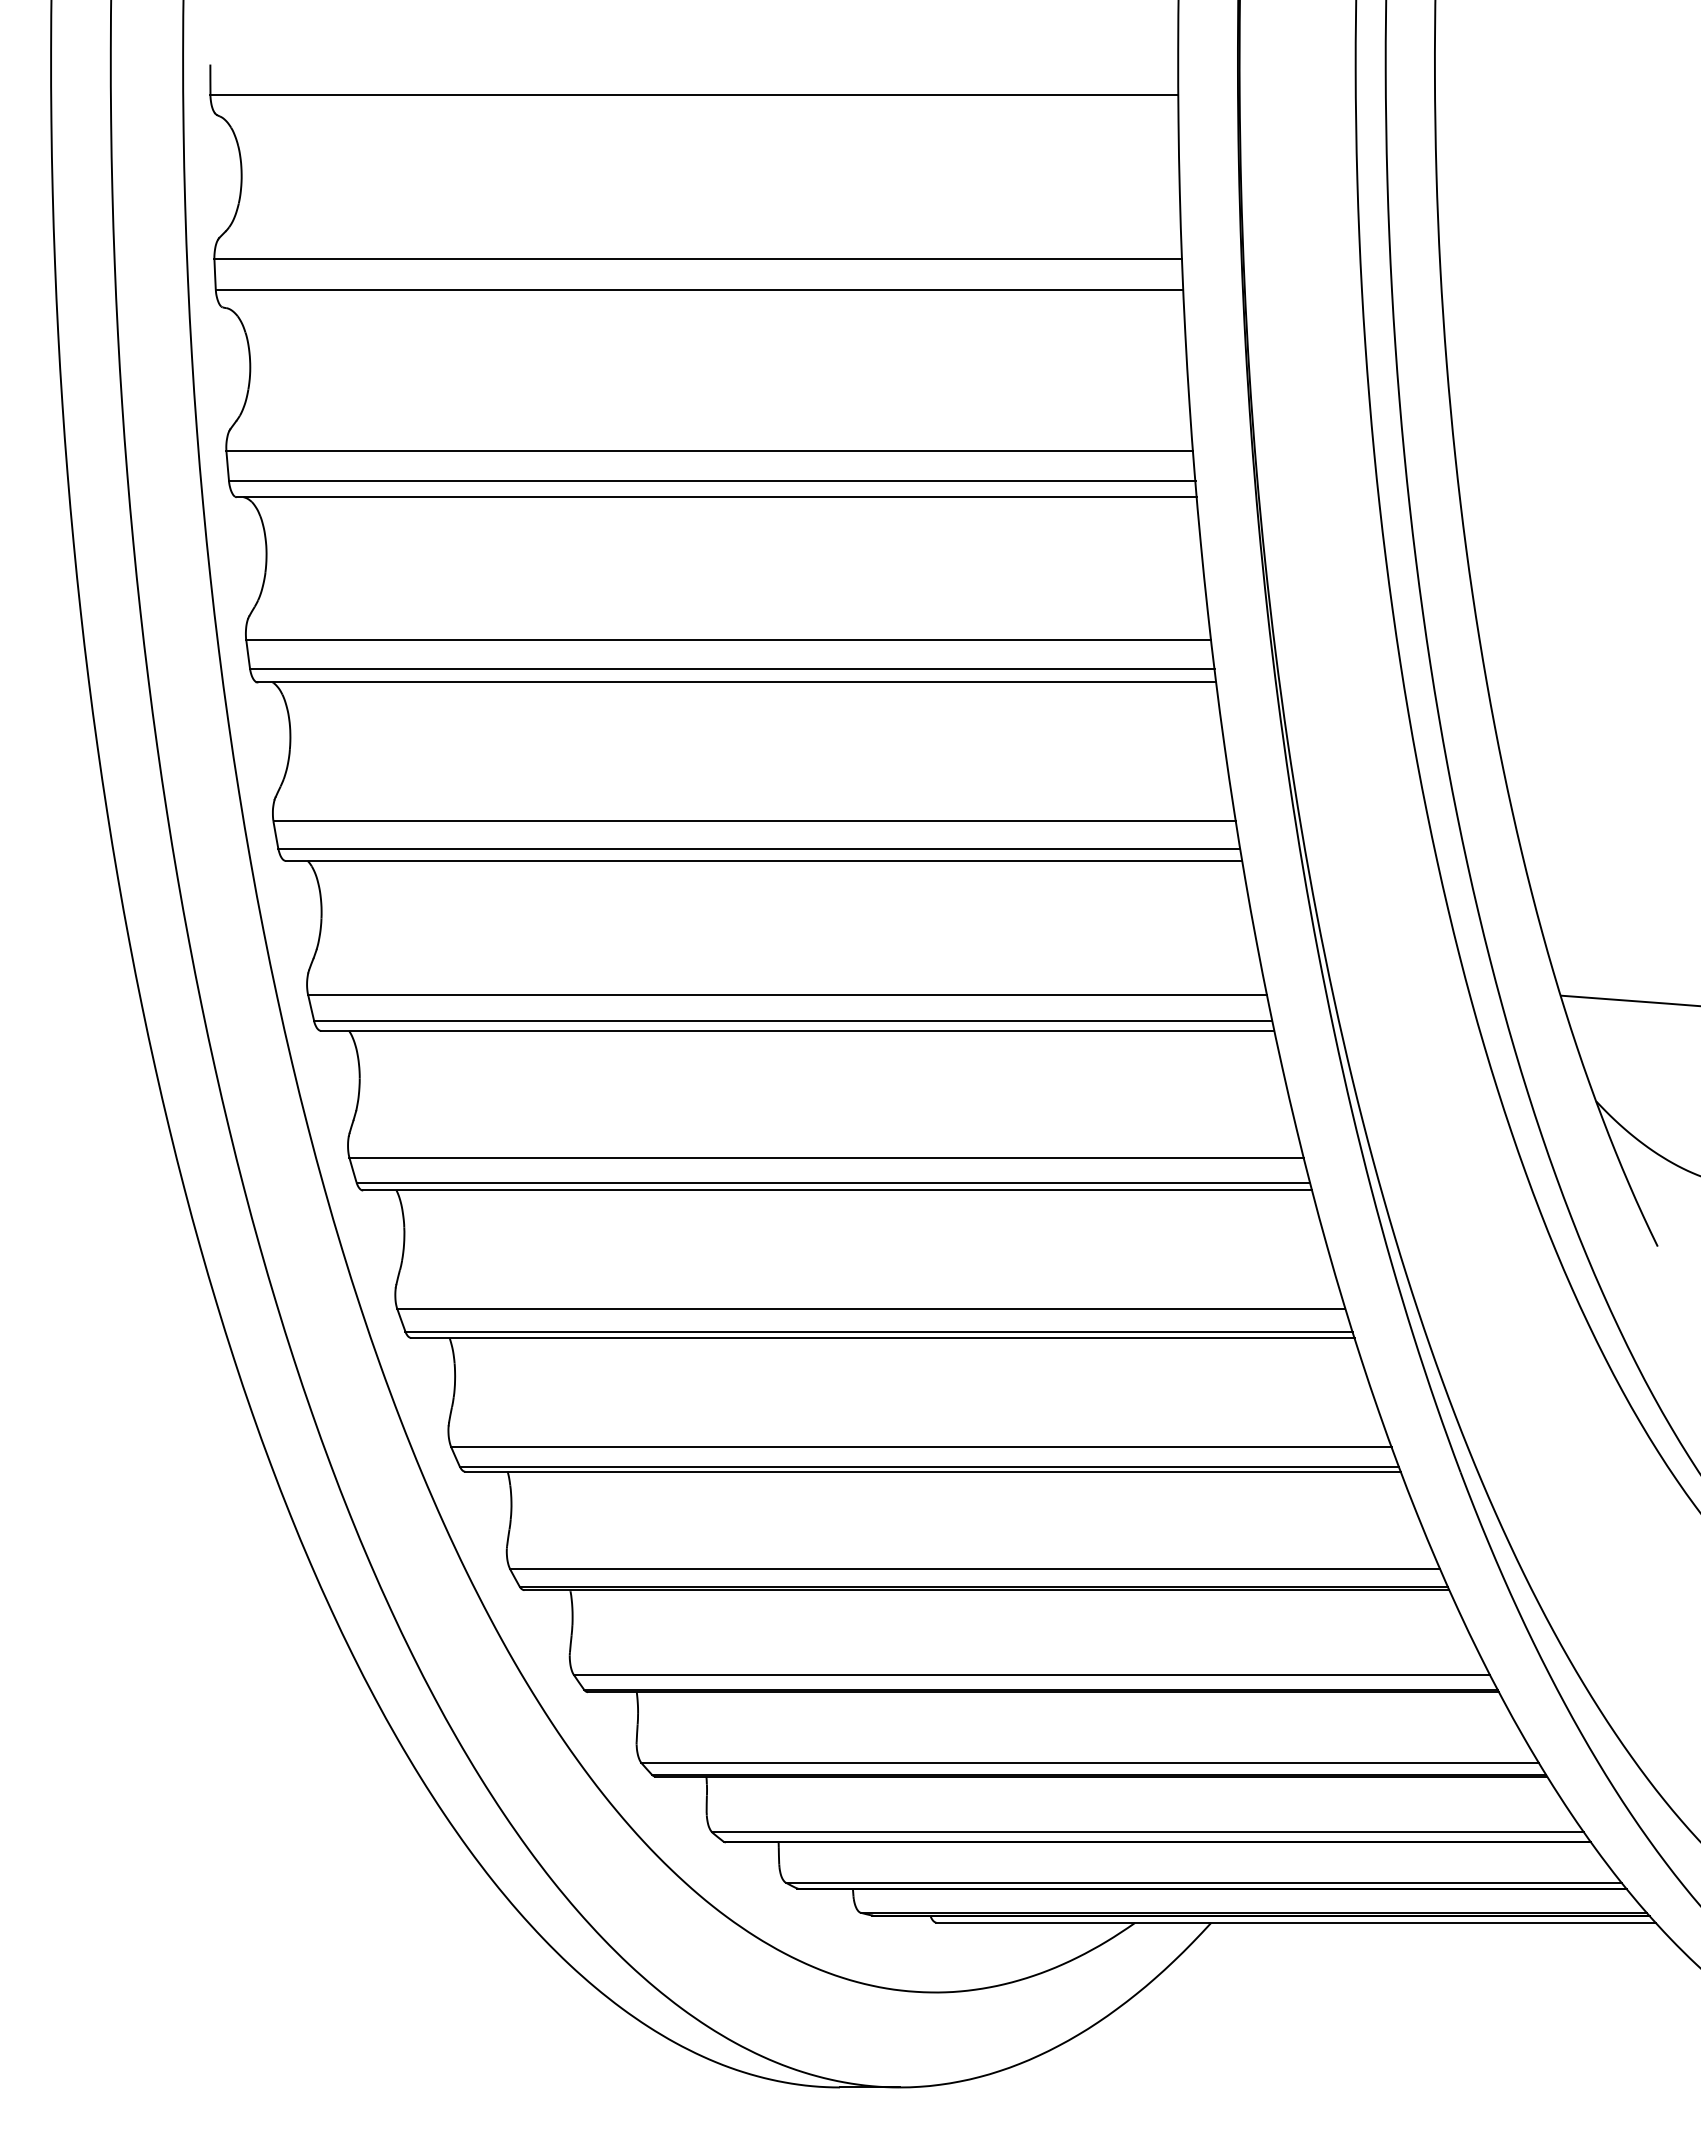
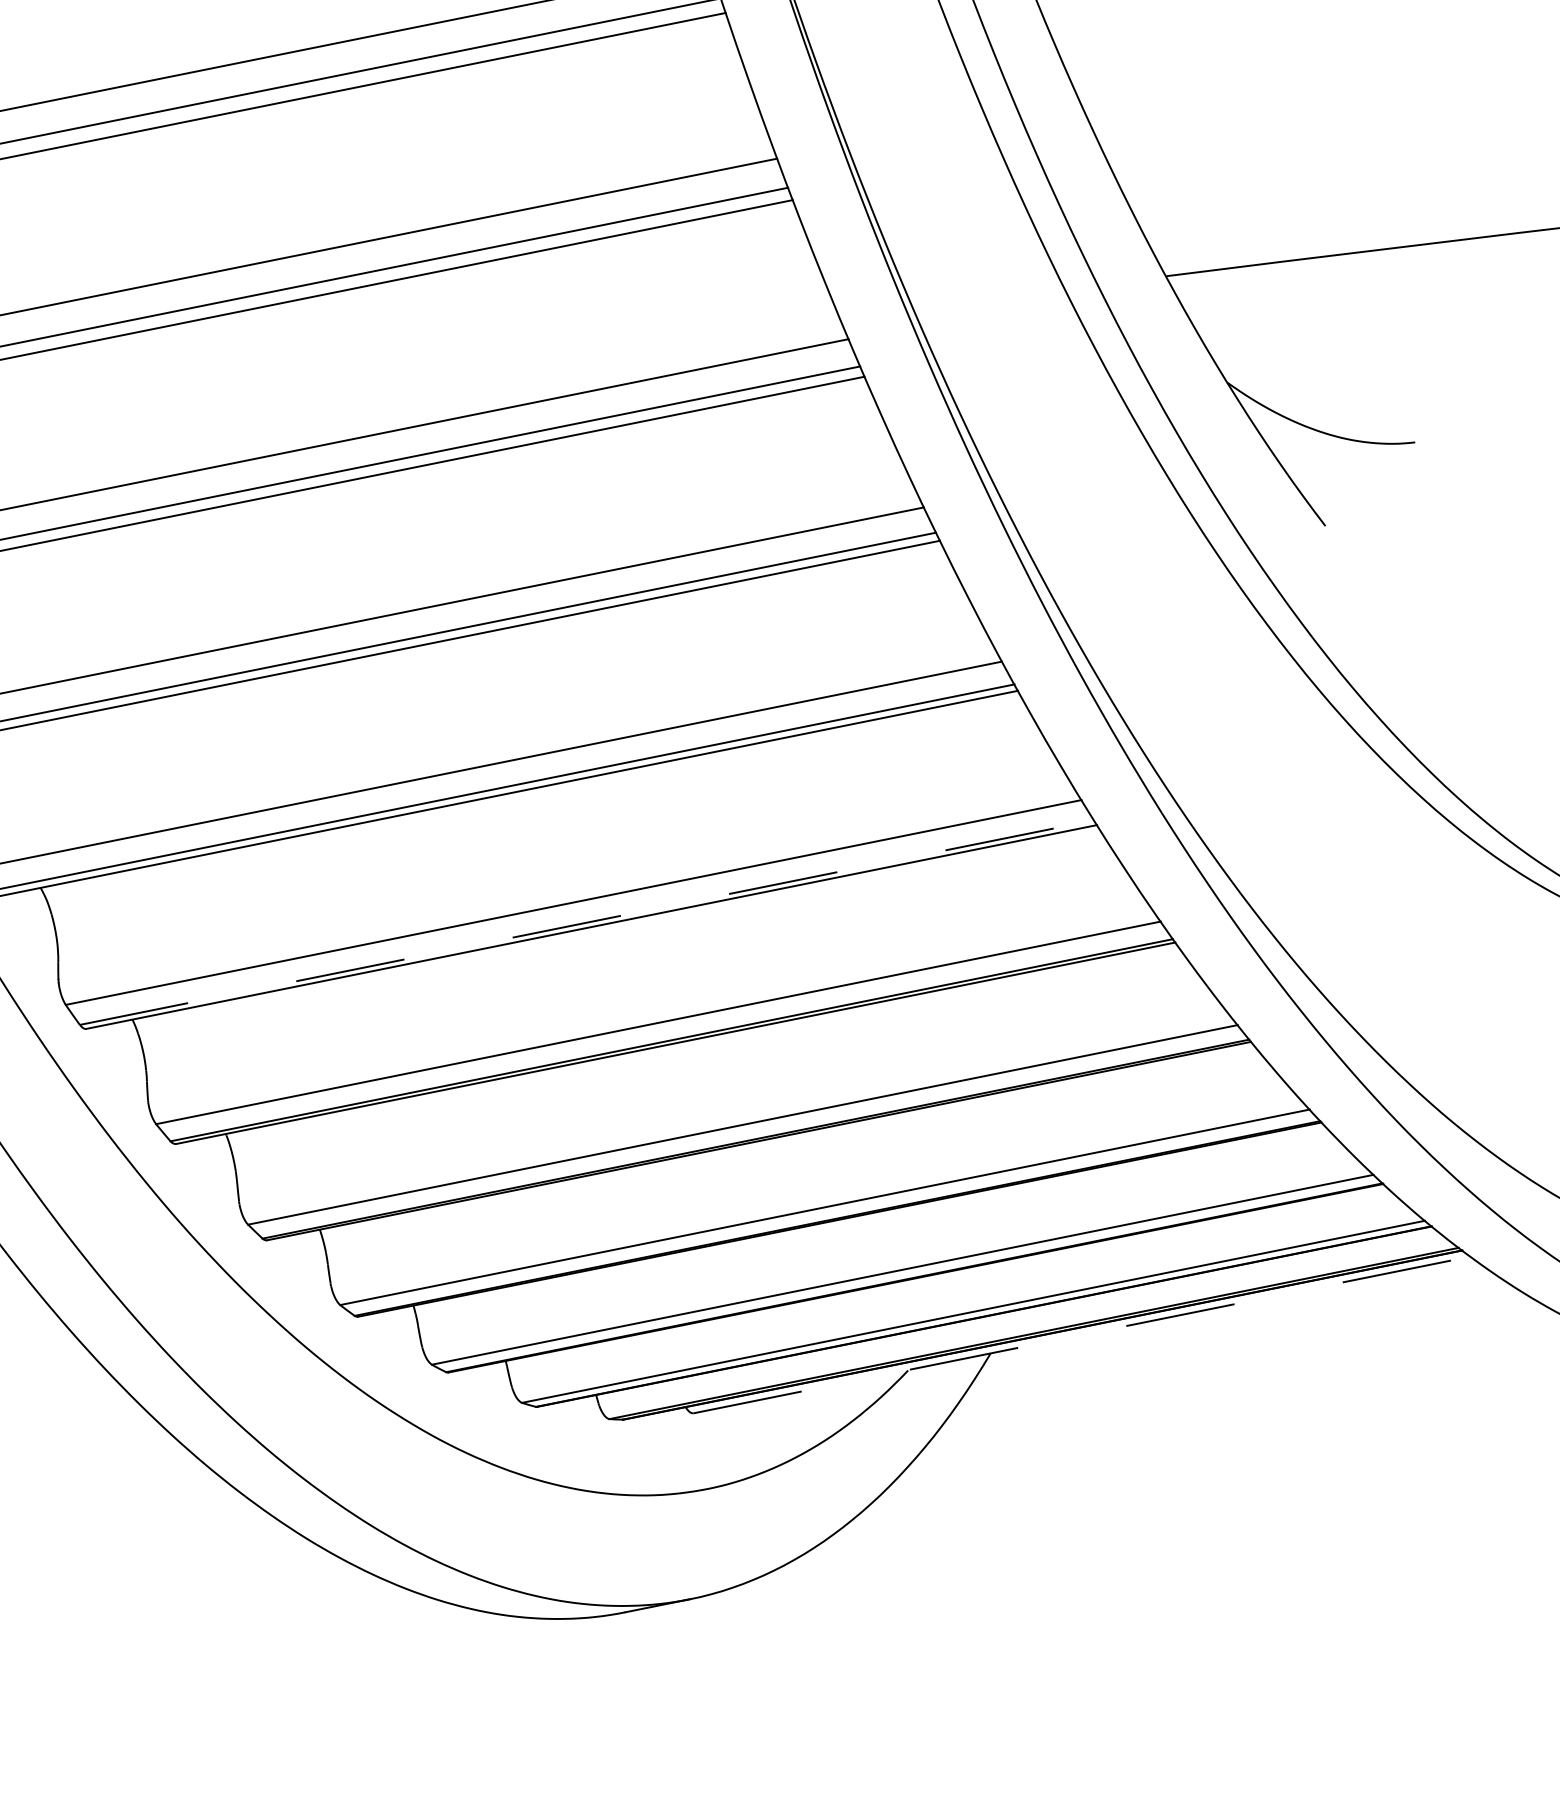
line: (929, 1466) -> (586, 922), solid -> dashed
line: (1295, 1922) -> (1081, 1334), solid -> dashed

